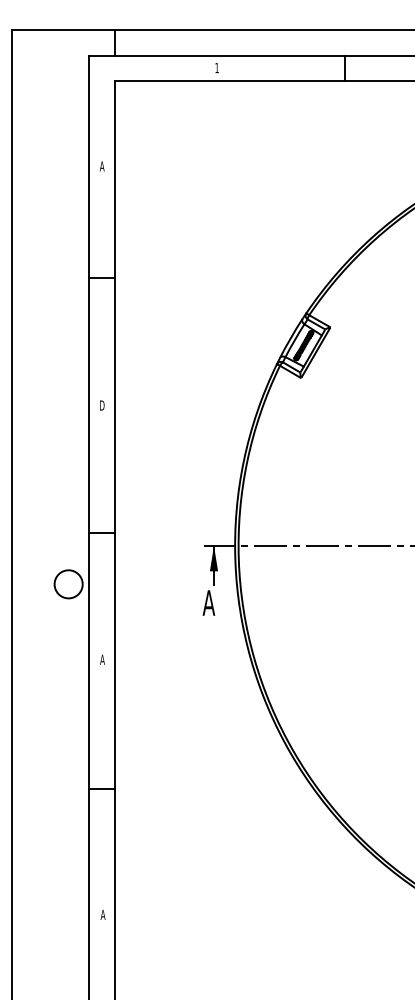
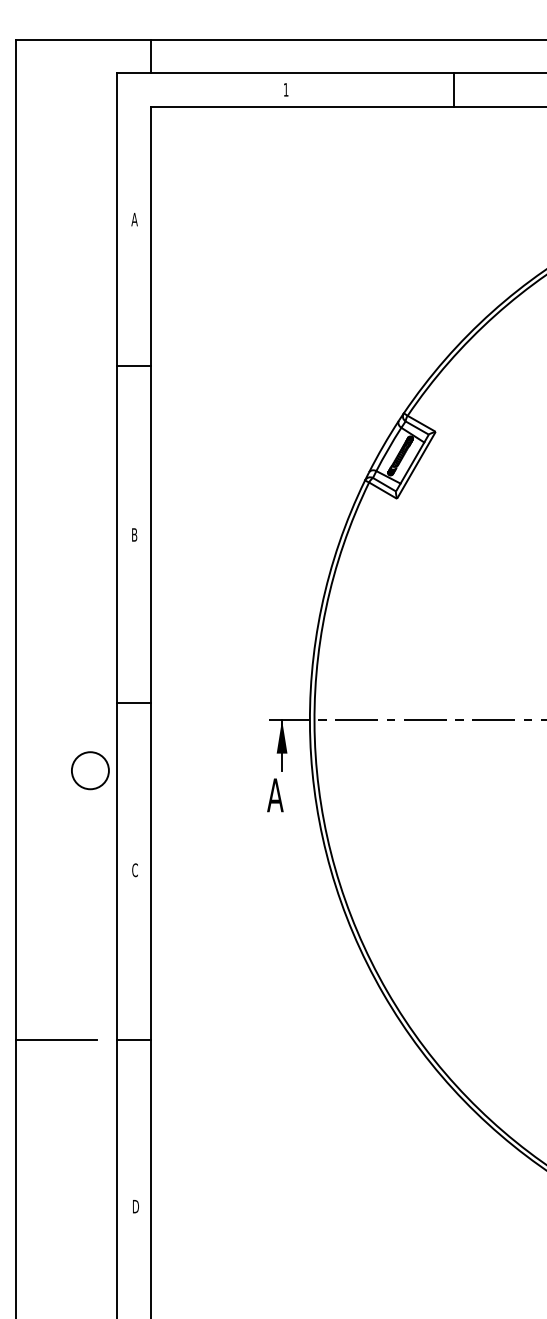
text: (102, 405) -> (135, 534), D -> B
text: (102, 659) -> (135, 869), A -> C
line: (42, 788) -> (55, 1039), added
text: (102, 914) -> (135, 1206), A -> D

